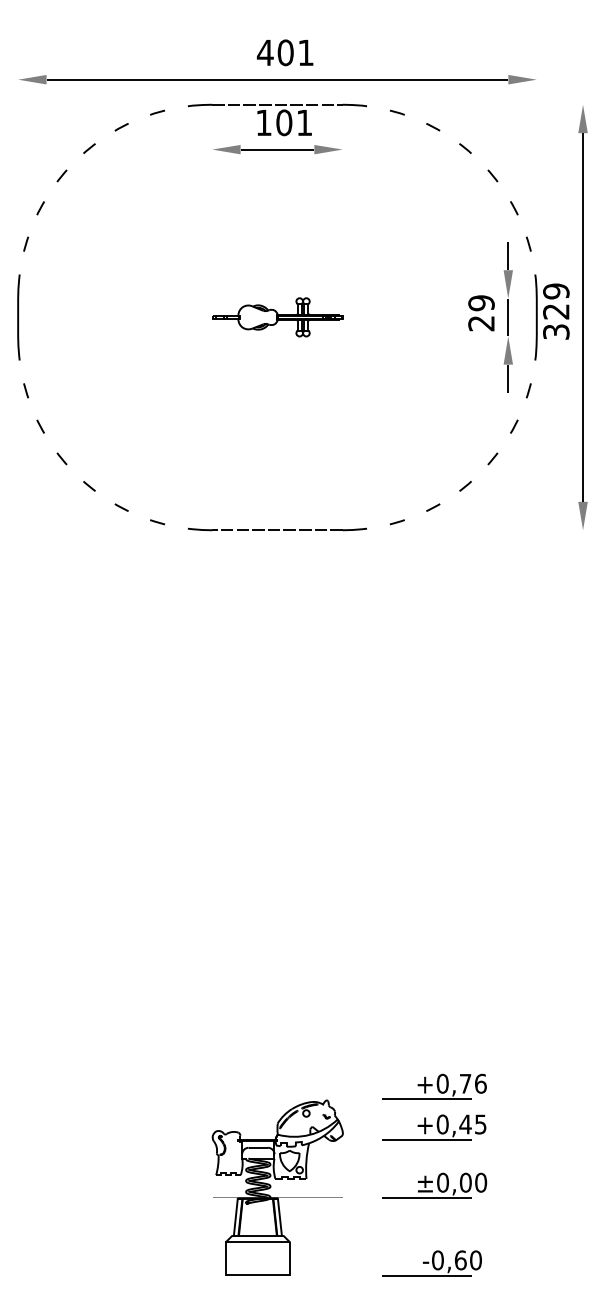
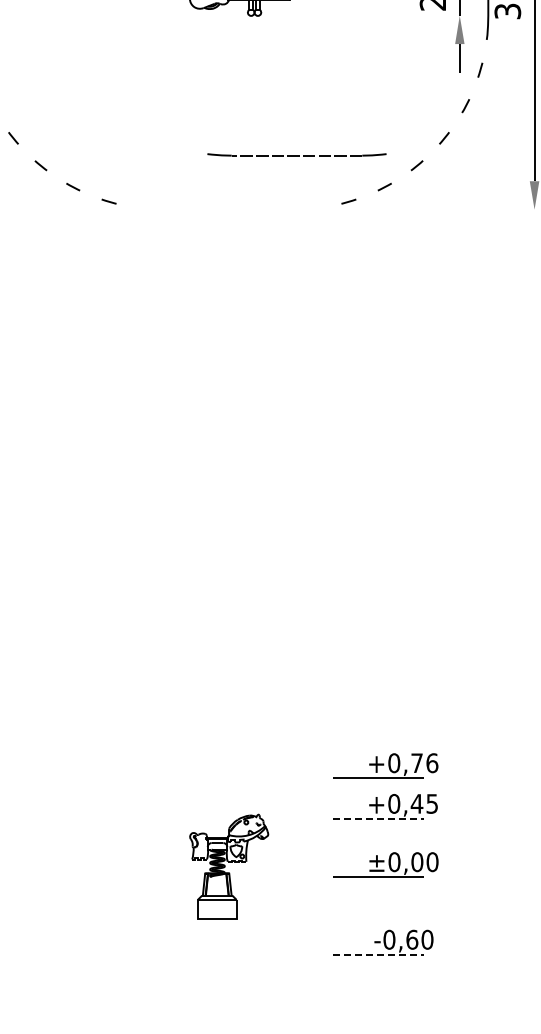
part: (277, 529) -> (297, 154), moved
line: (427, 1139) -> (379, 818), solid -> dashed
part: (277, 1187) -> (229, 866), size x0.6
line: (427, 1275) -> (379, 954), solid -> dashed

